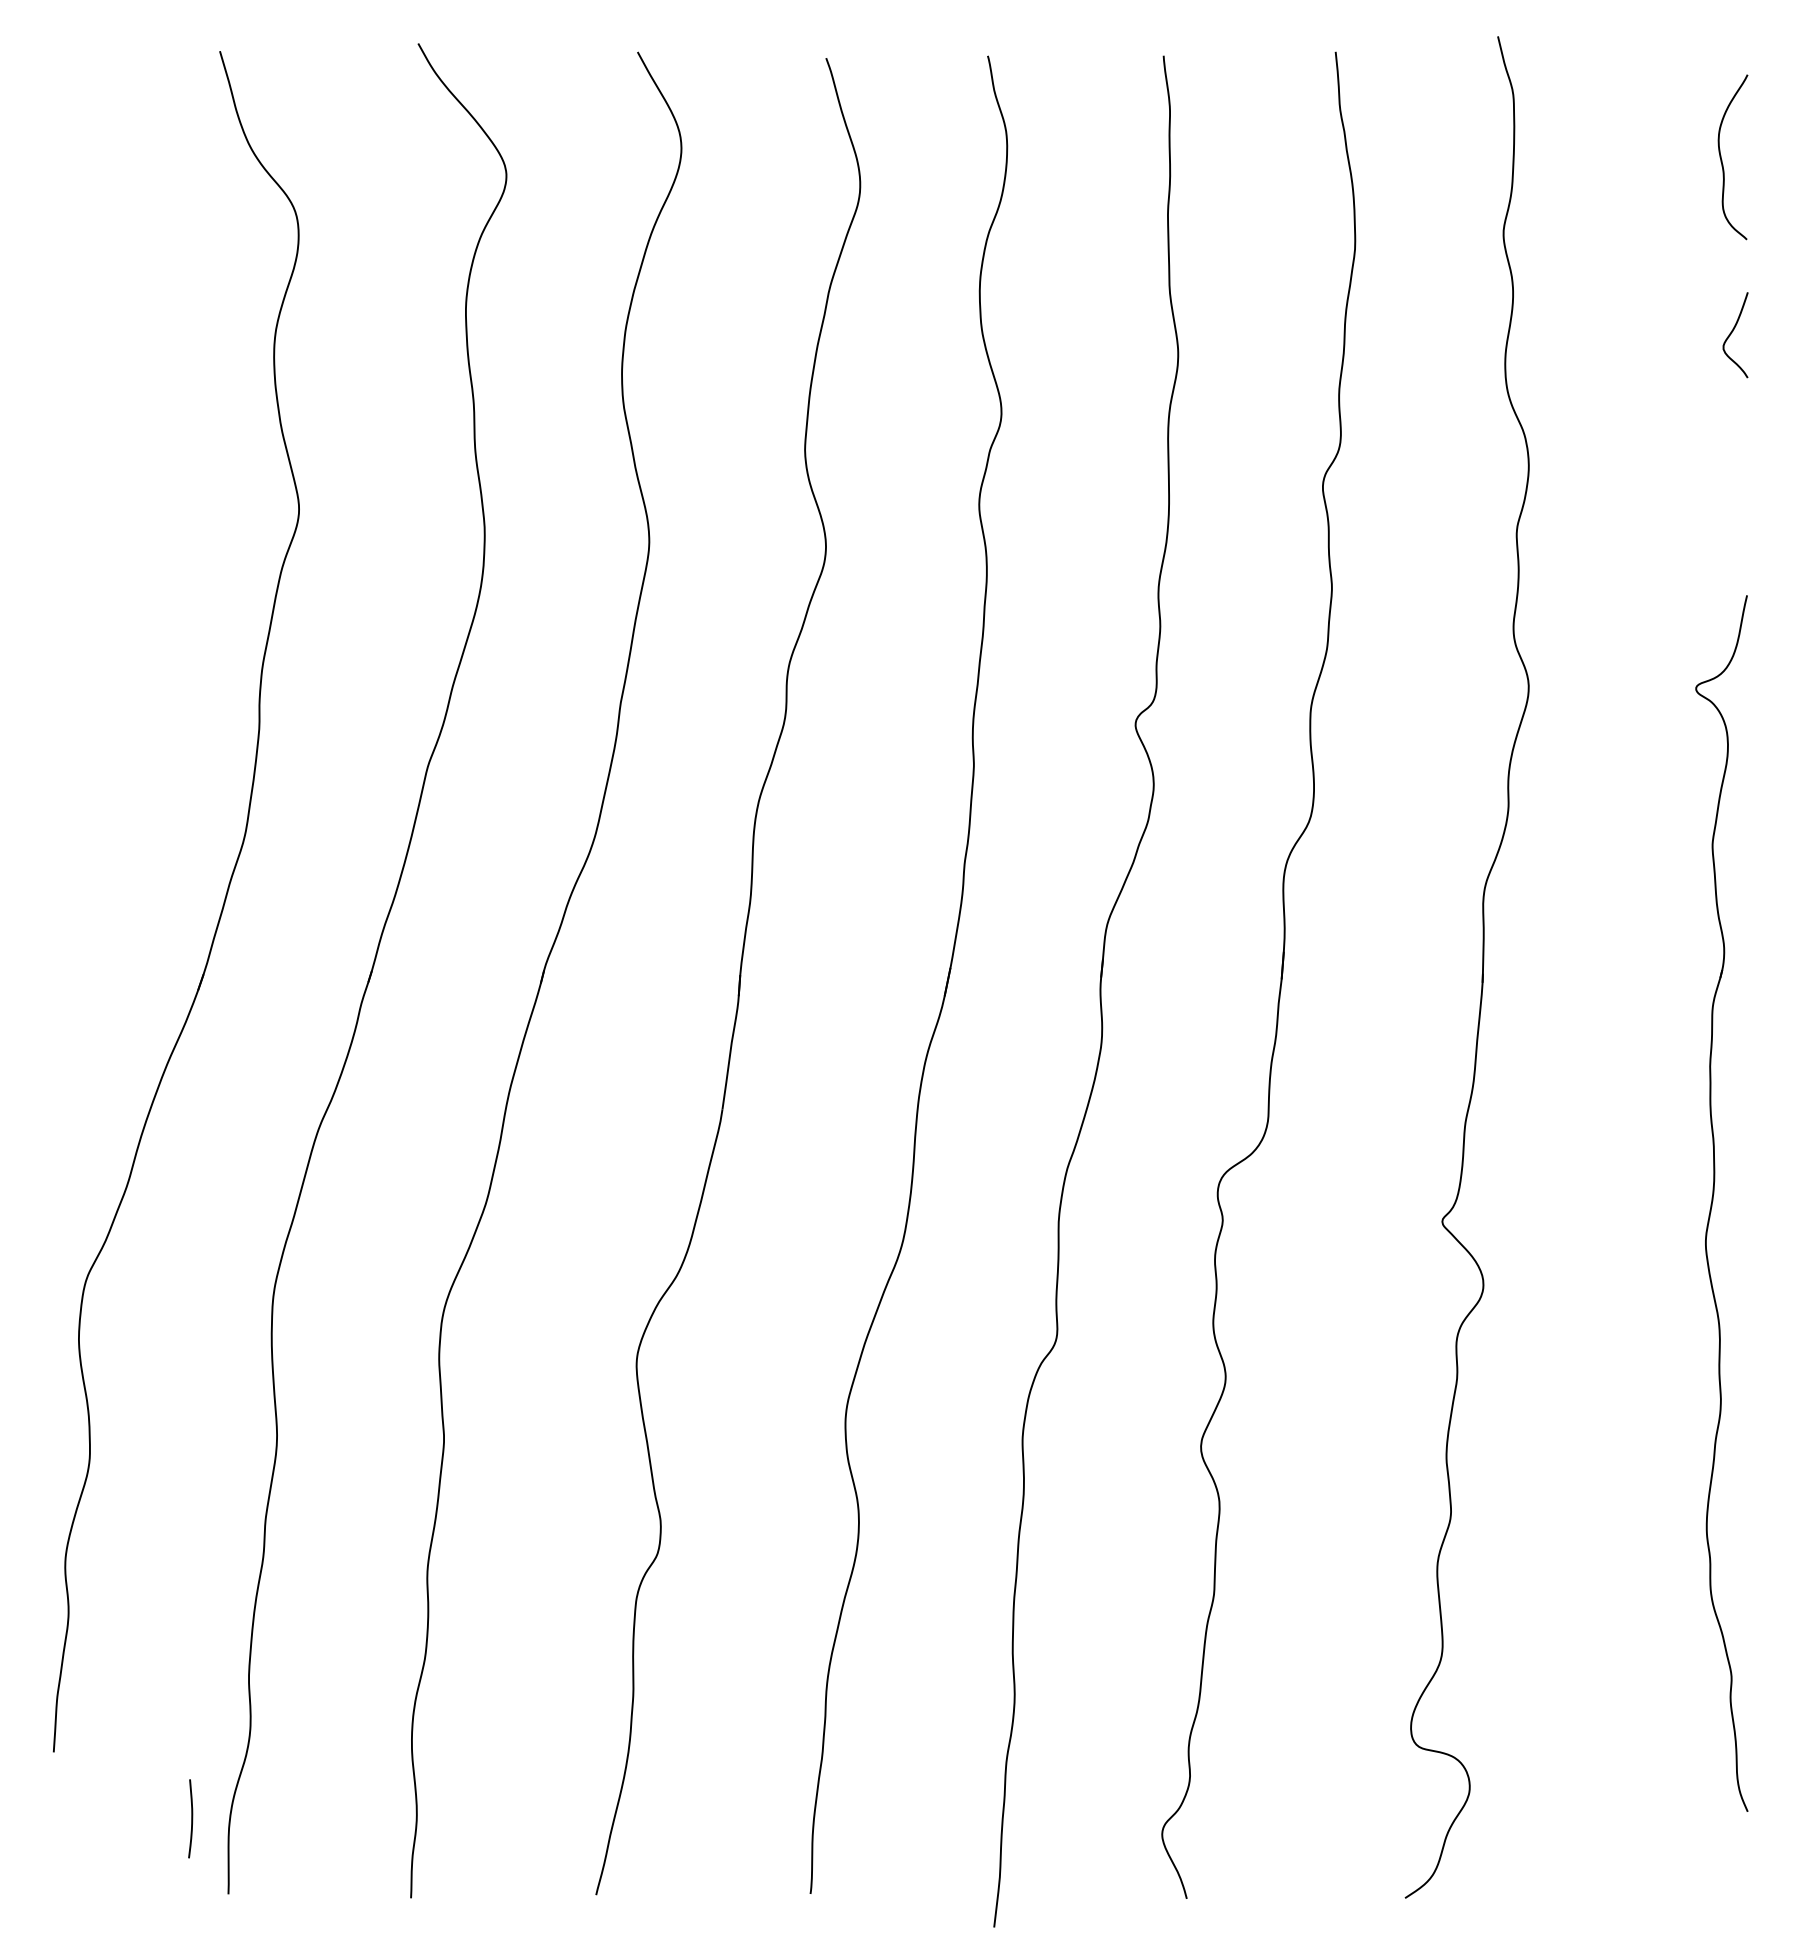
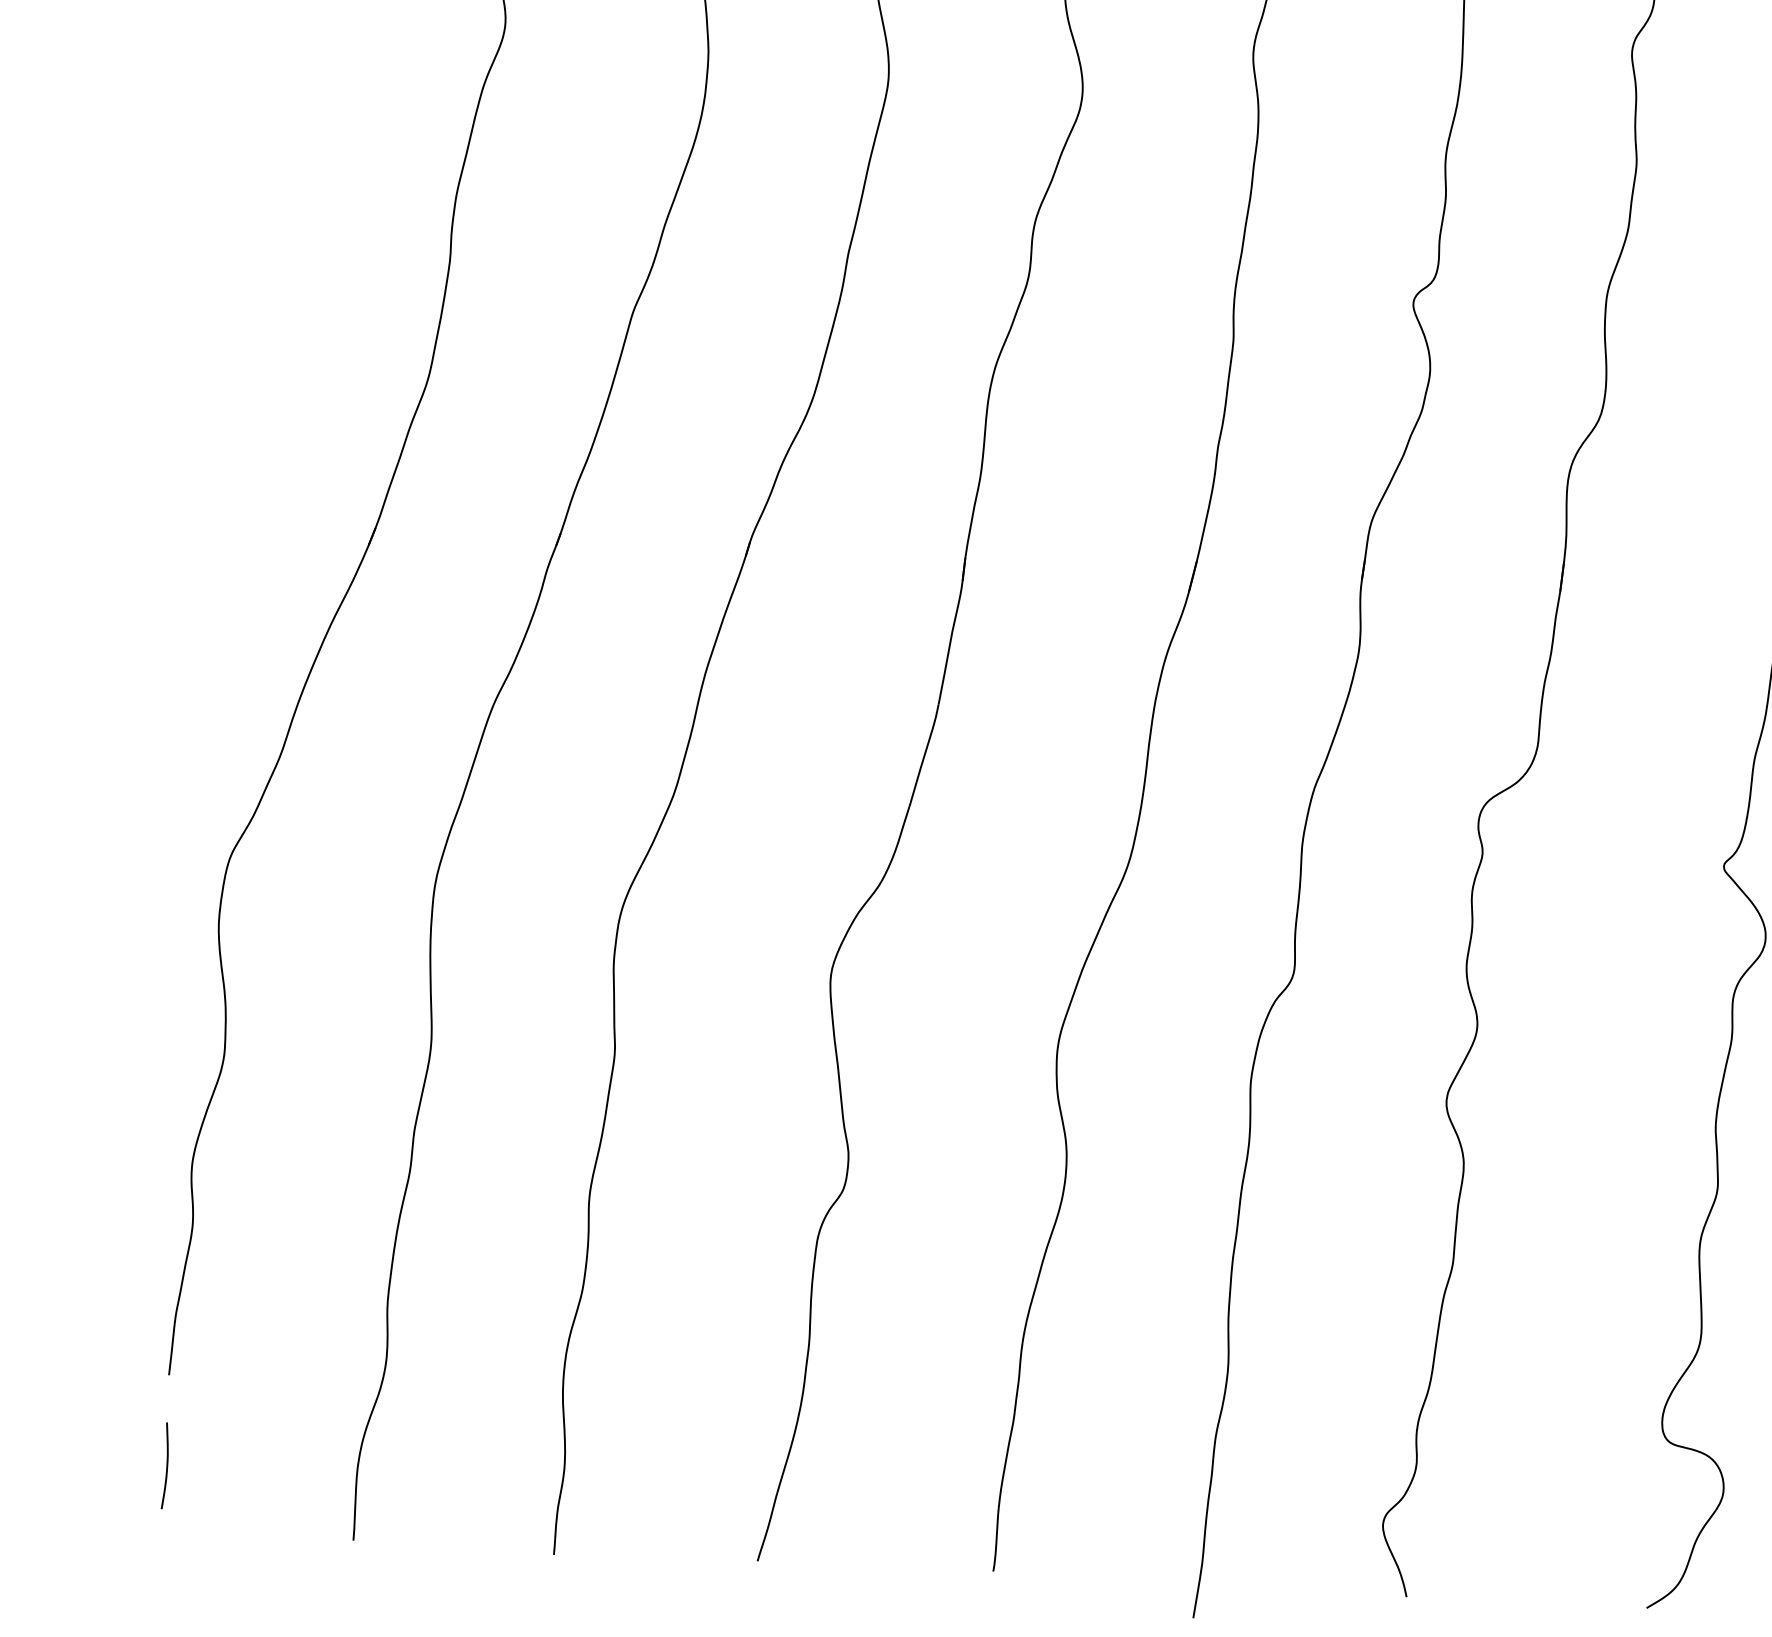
curve: (191, 1818) -> (166, 1465), moved

